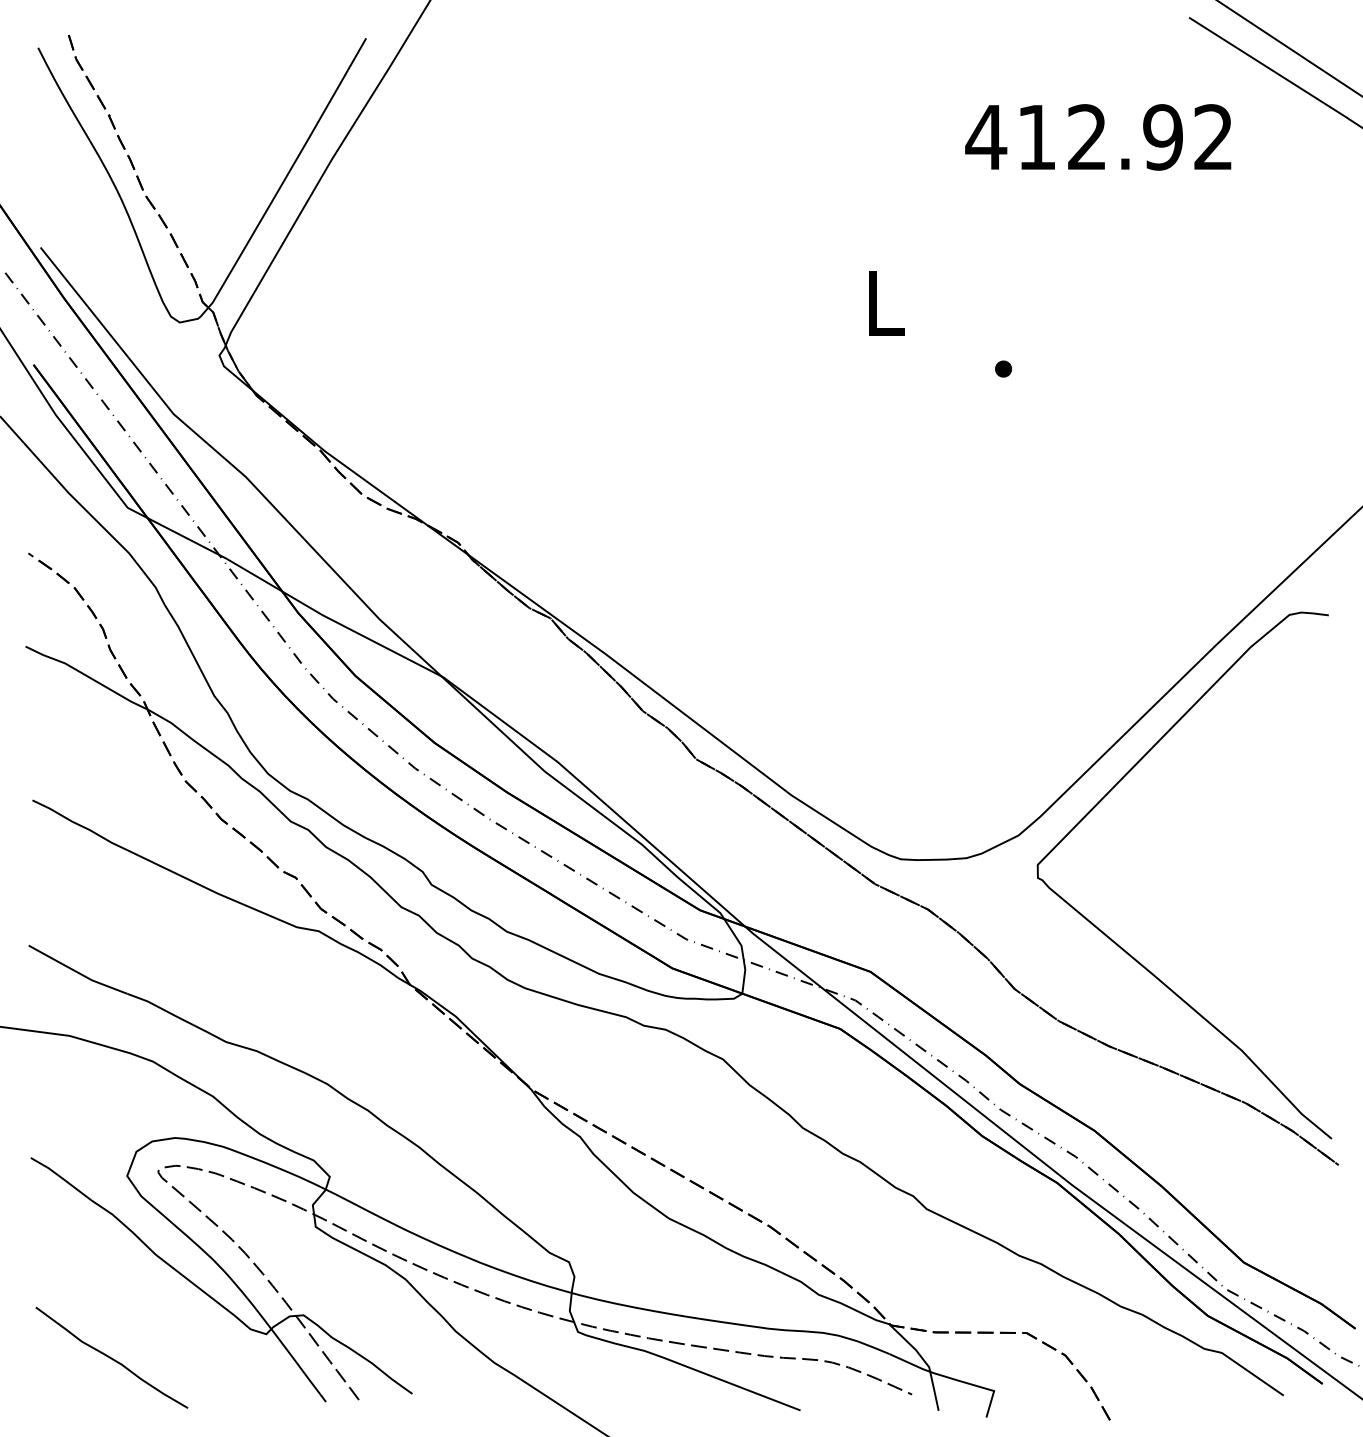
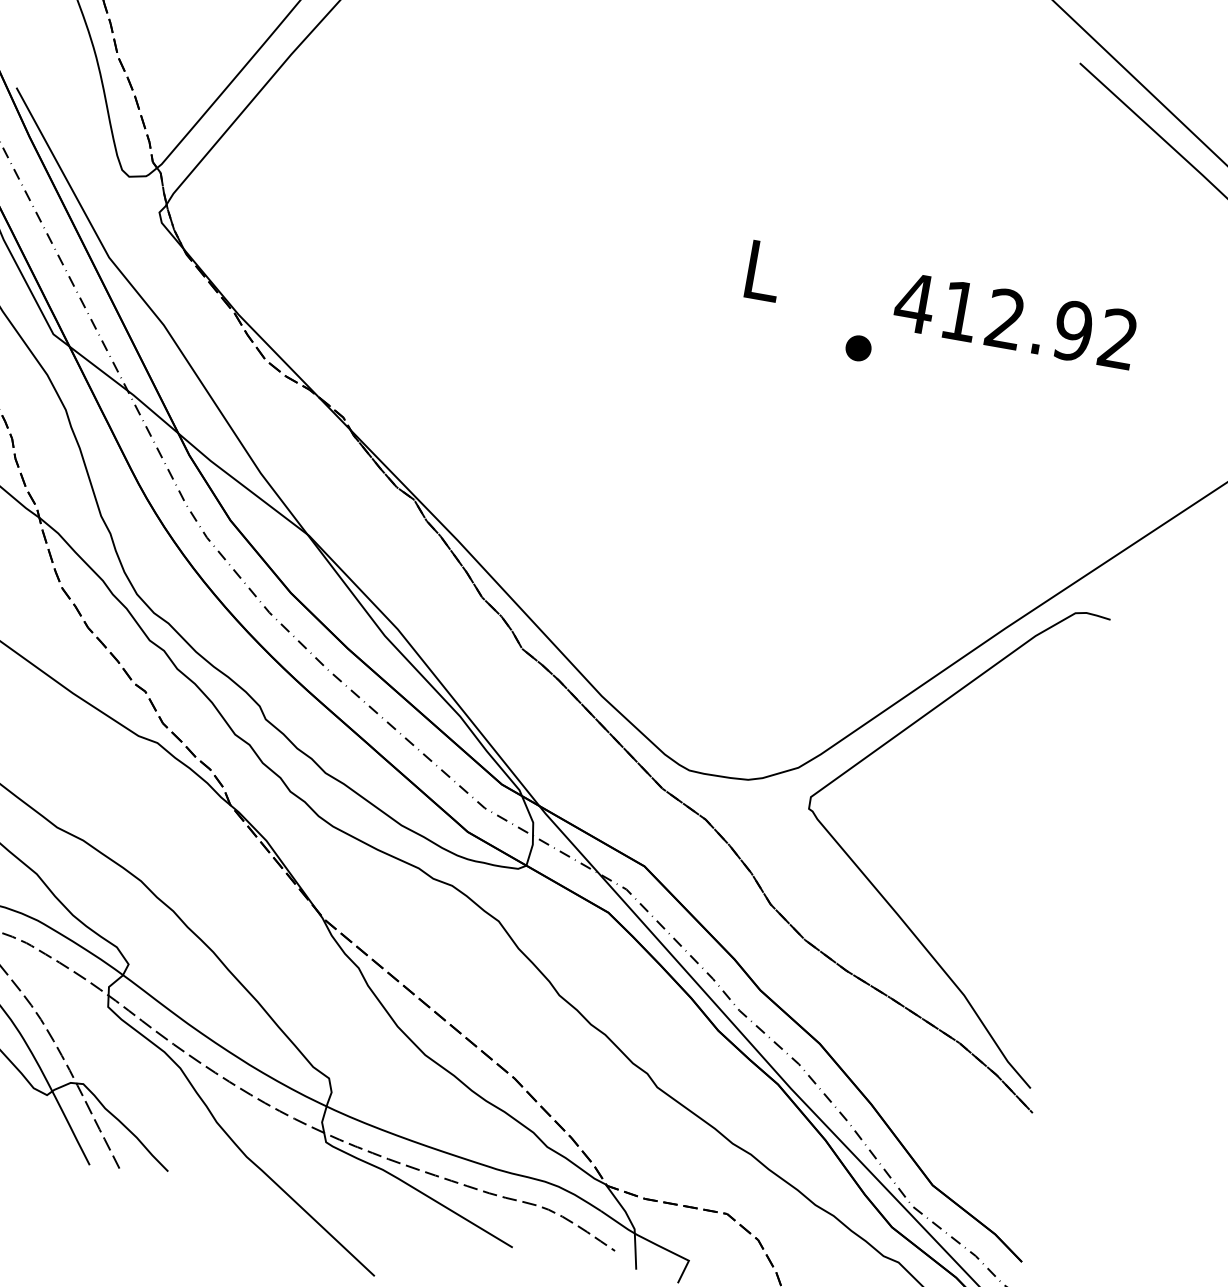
text: (1098, 137) -> (1015, 321), moved
part: (1003, 368) -> (858, 347), size x1.67

